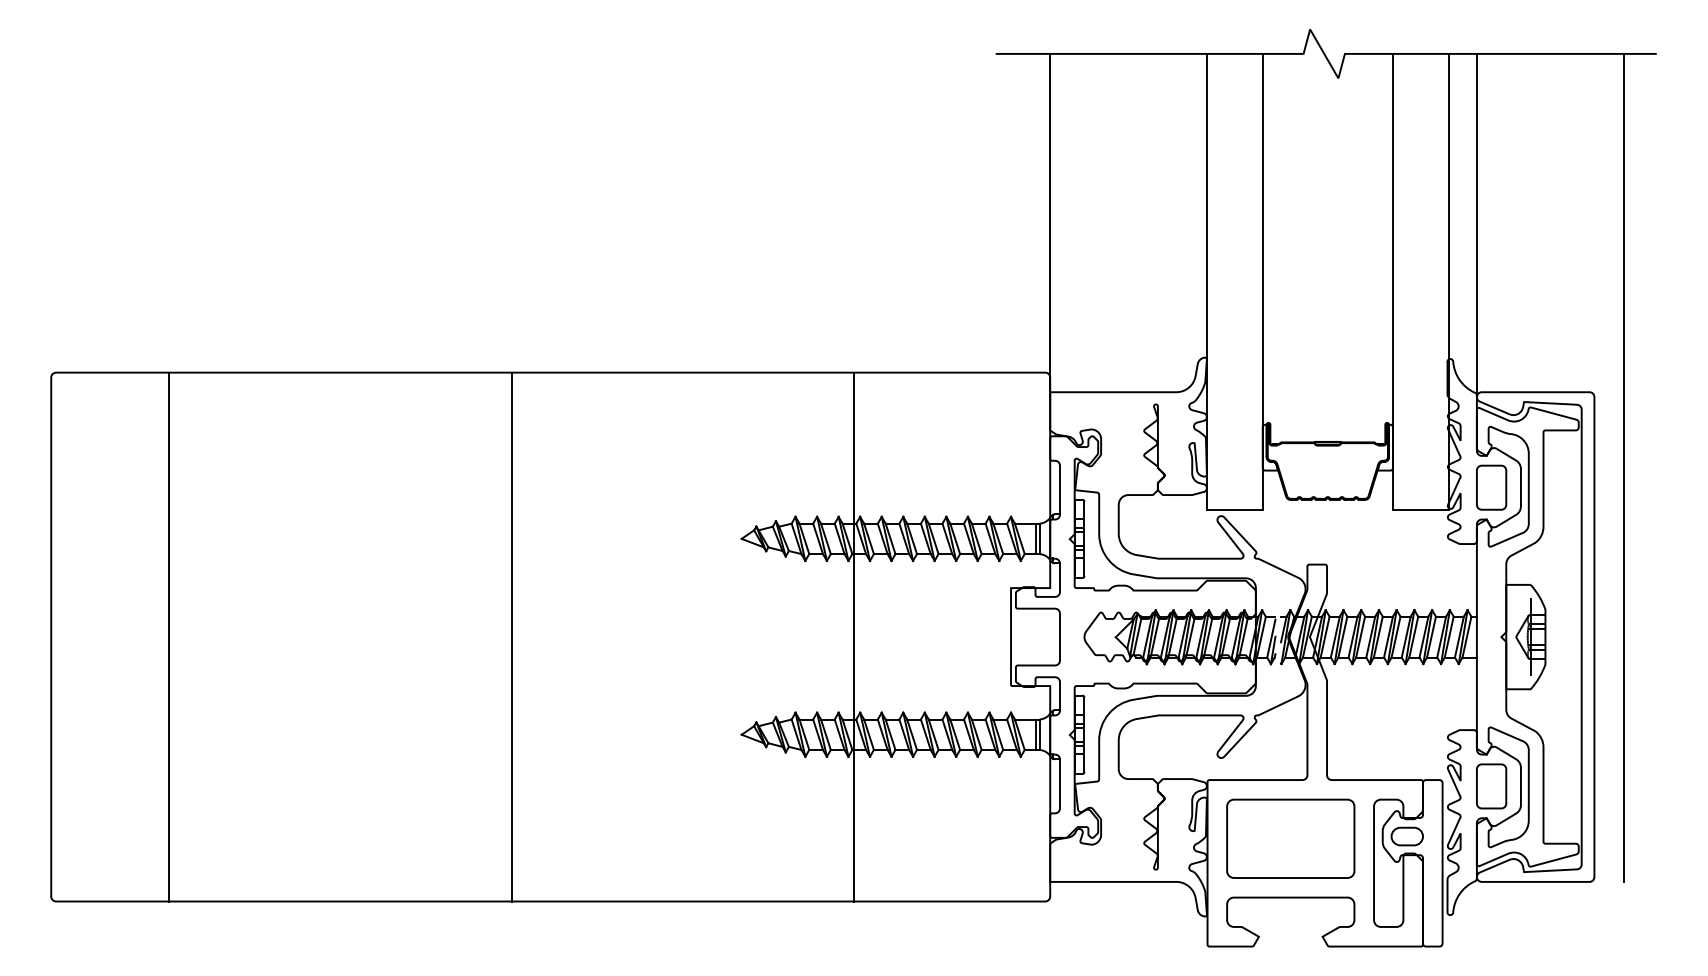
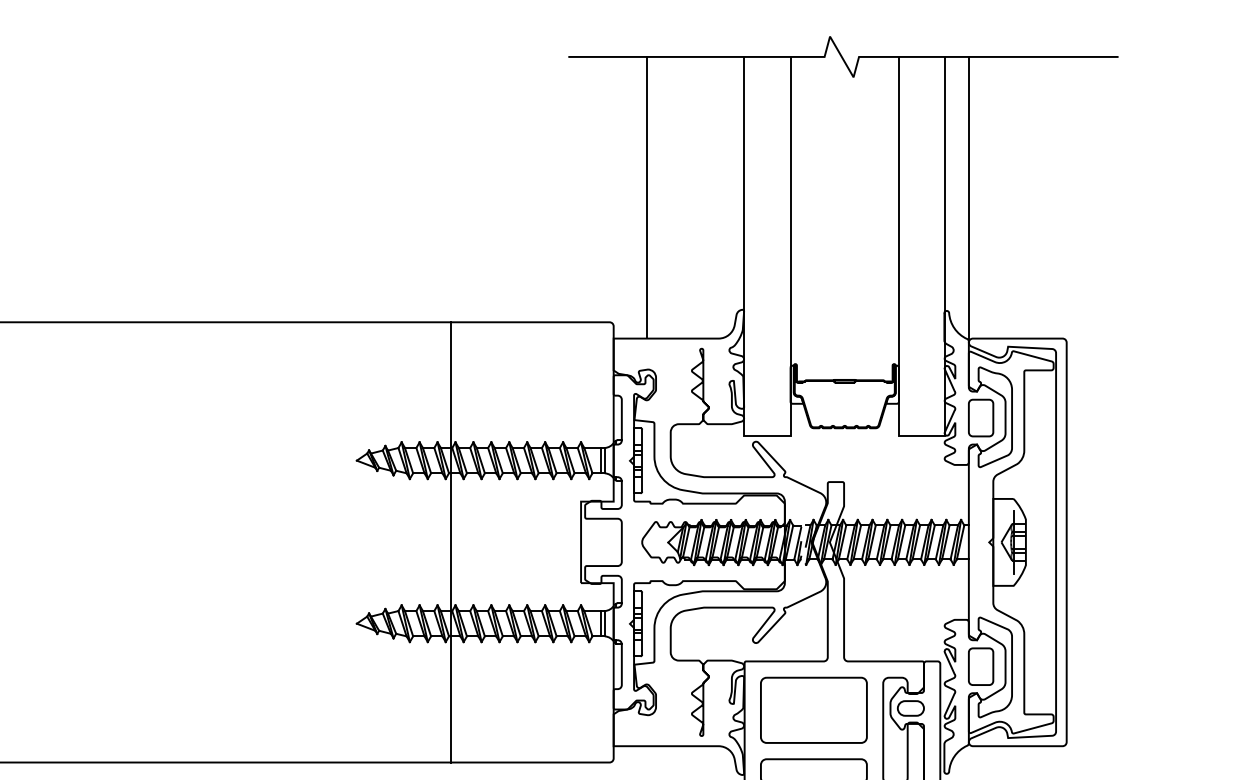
line: (1050, 222) -> (647, 197), moved
line: (1623, 467) -> (1090, 401), removed
line: (511, 636) -> (165, 541), removed

